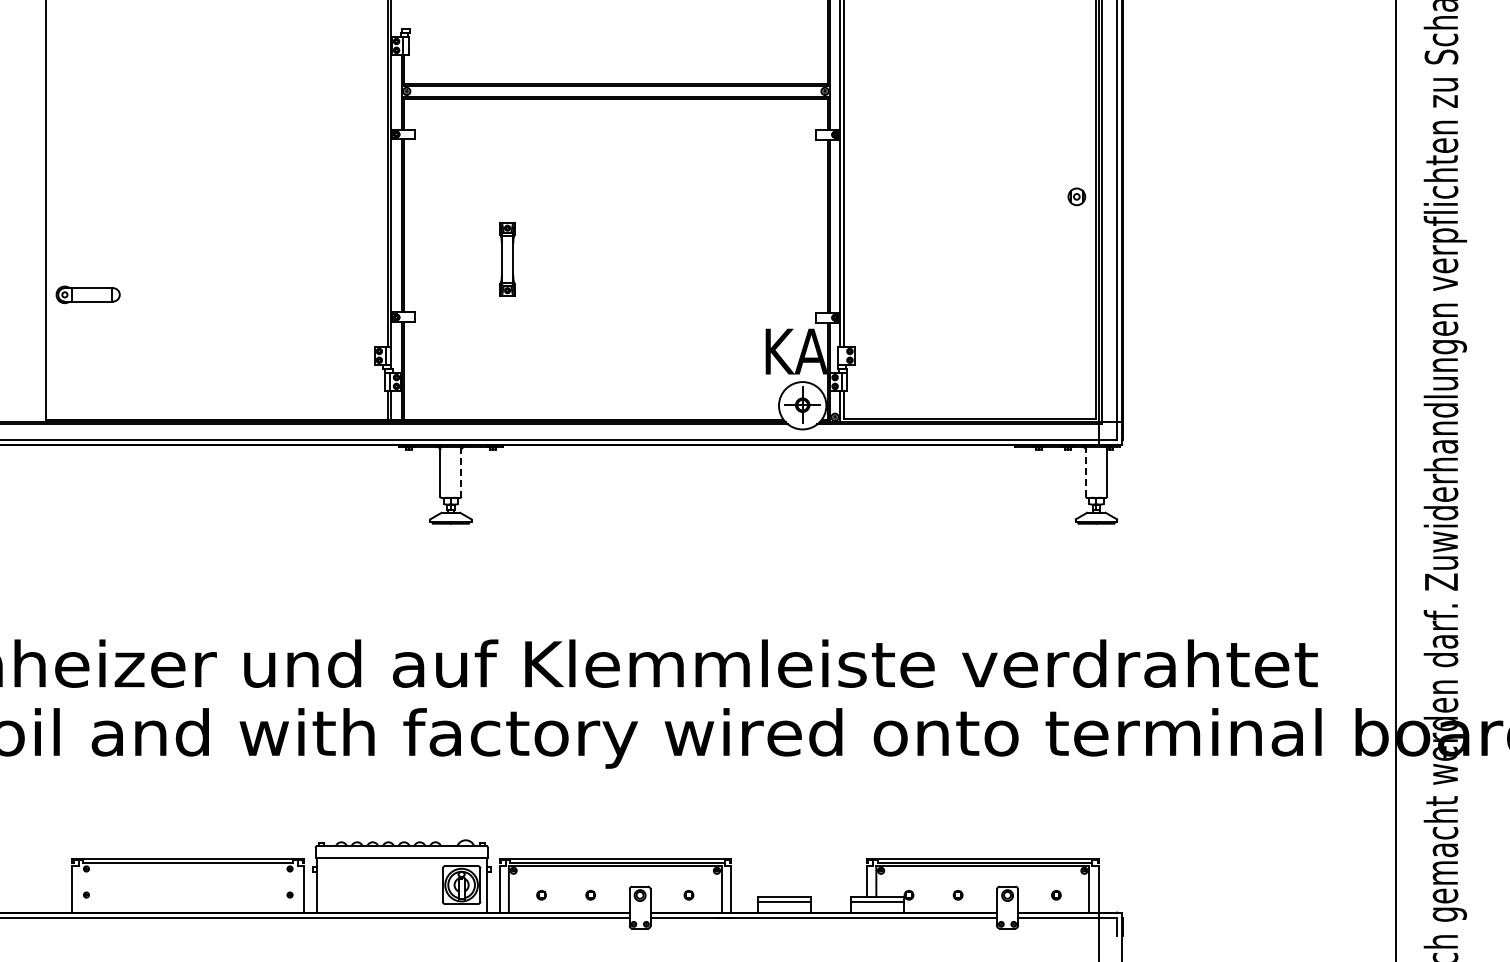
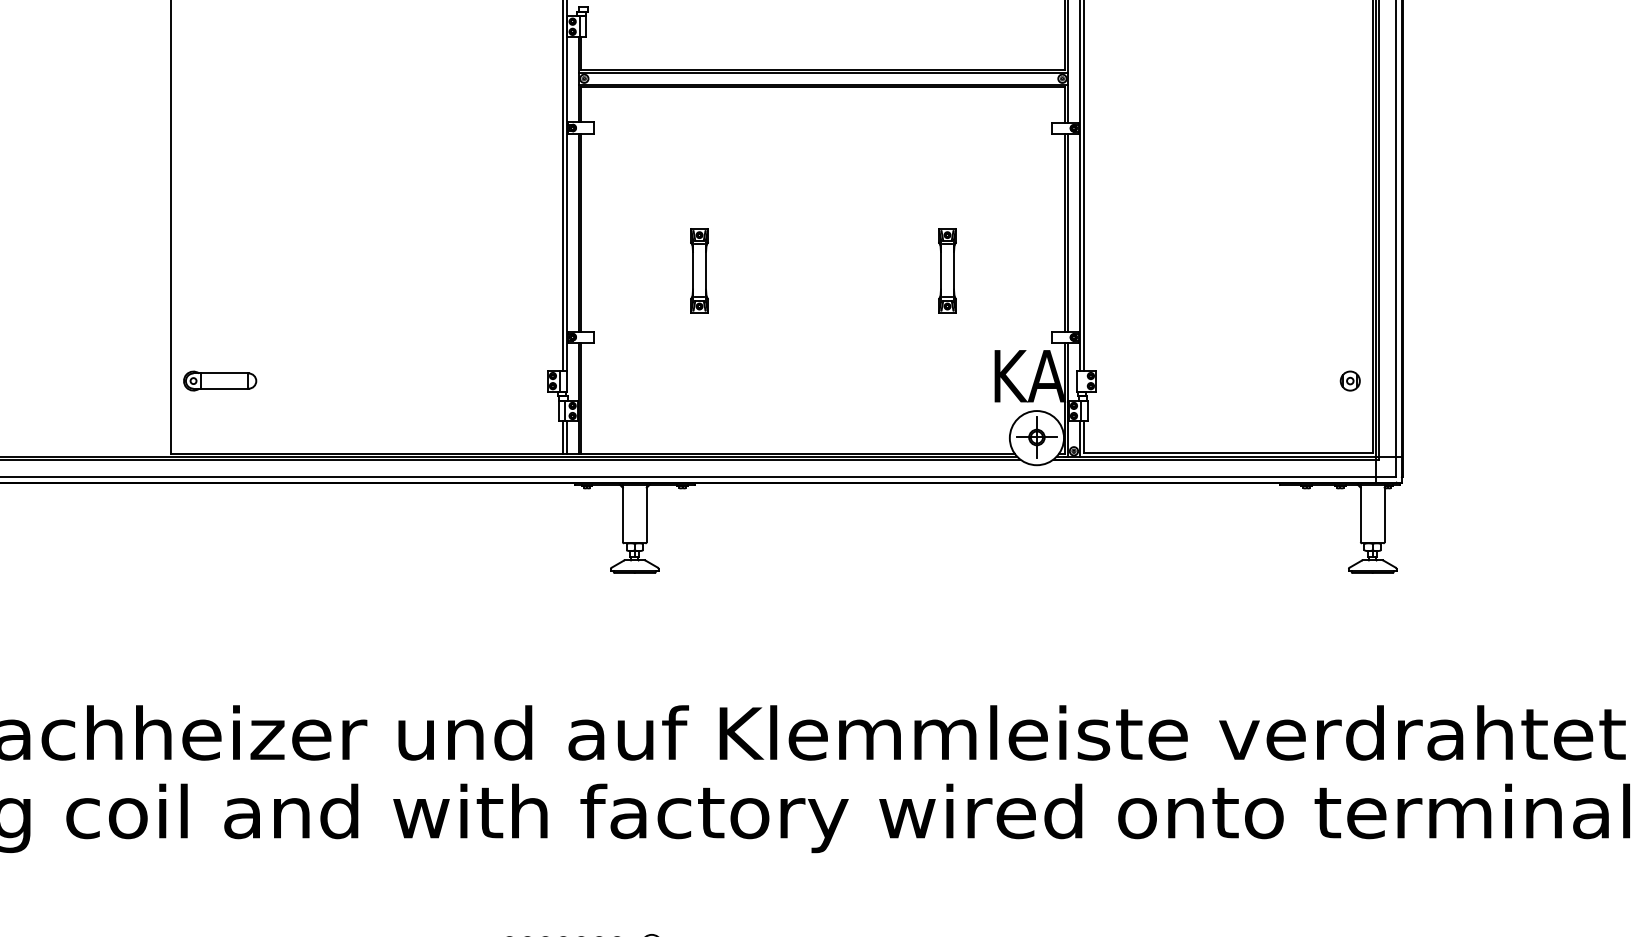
part: (1076, 196) -> (1349, 380), moved
part: (724, 258) -> (947, 269), added
part: (87, 294) -> (219, 380), moved
line: (1086, 471) -> (1361, 513), dashed -> solid
line: (461, 472) -> (646, 514), dashed -> solid

